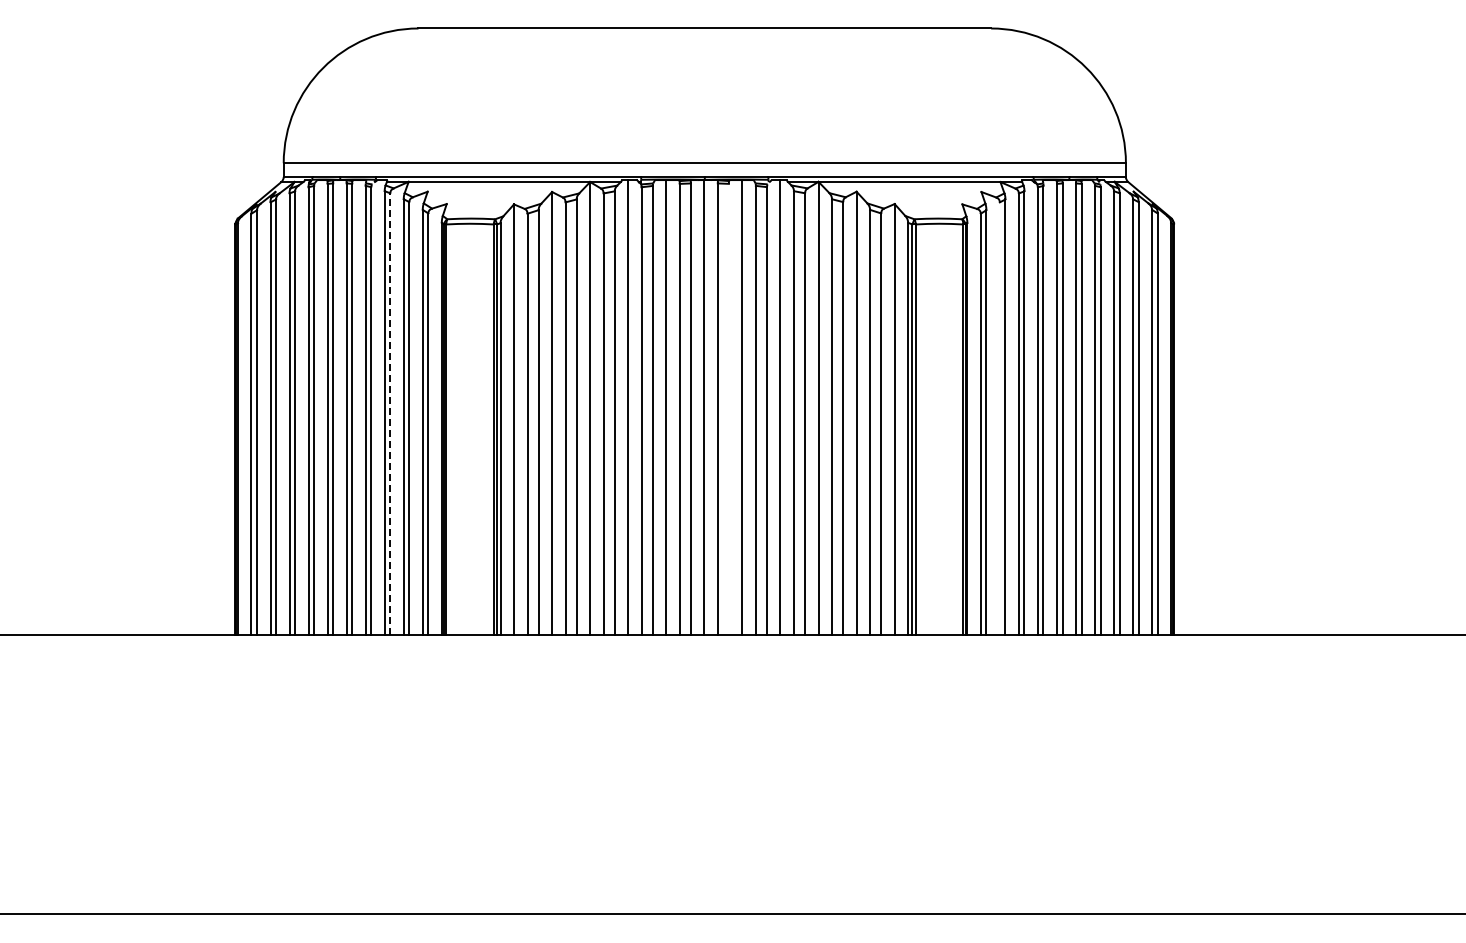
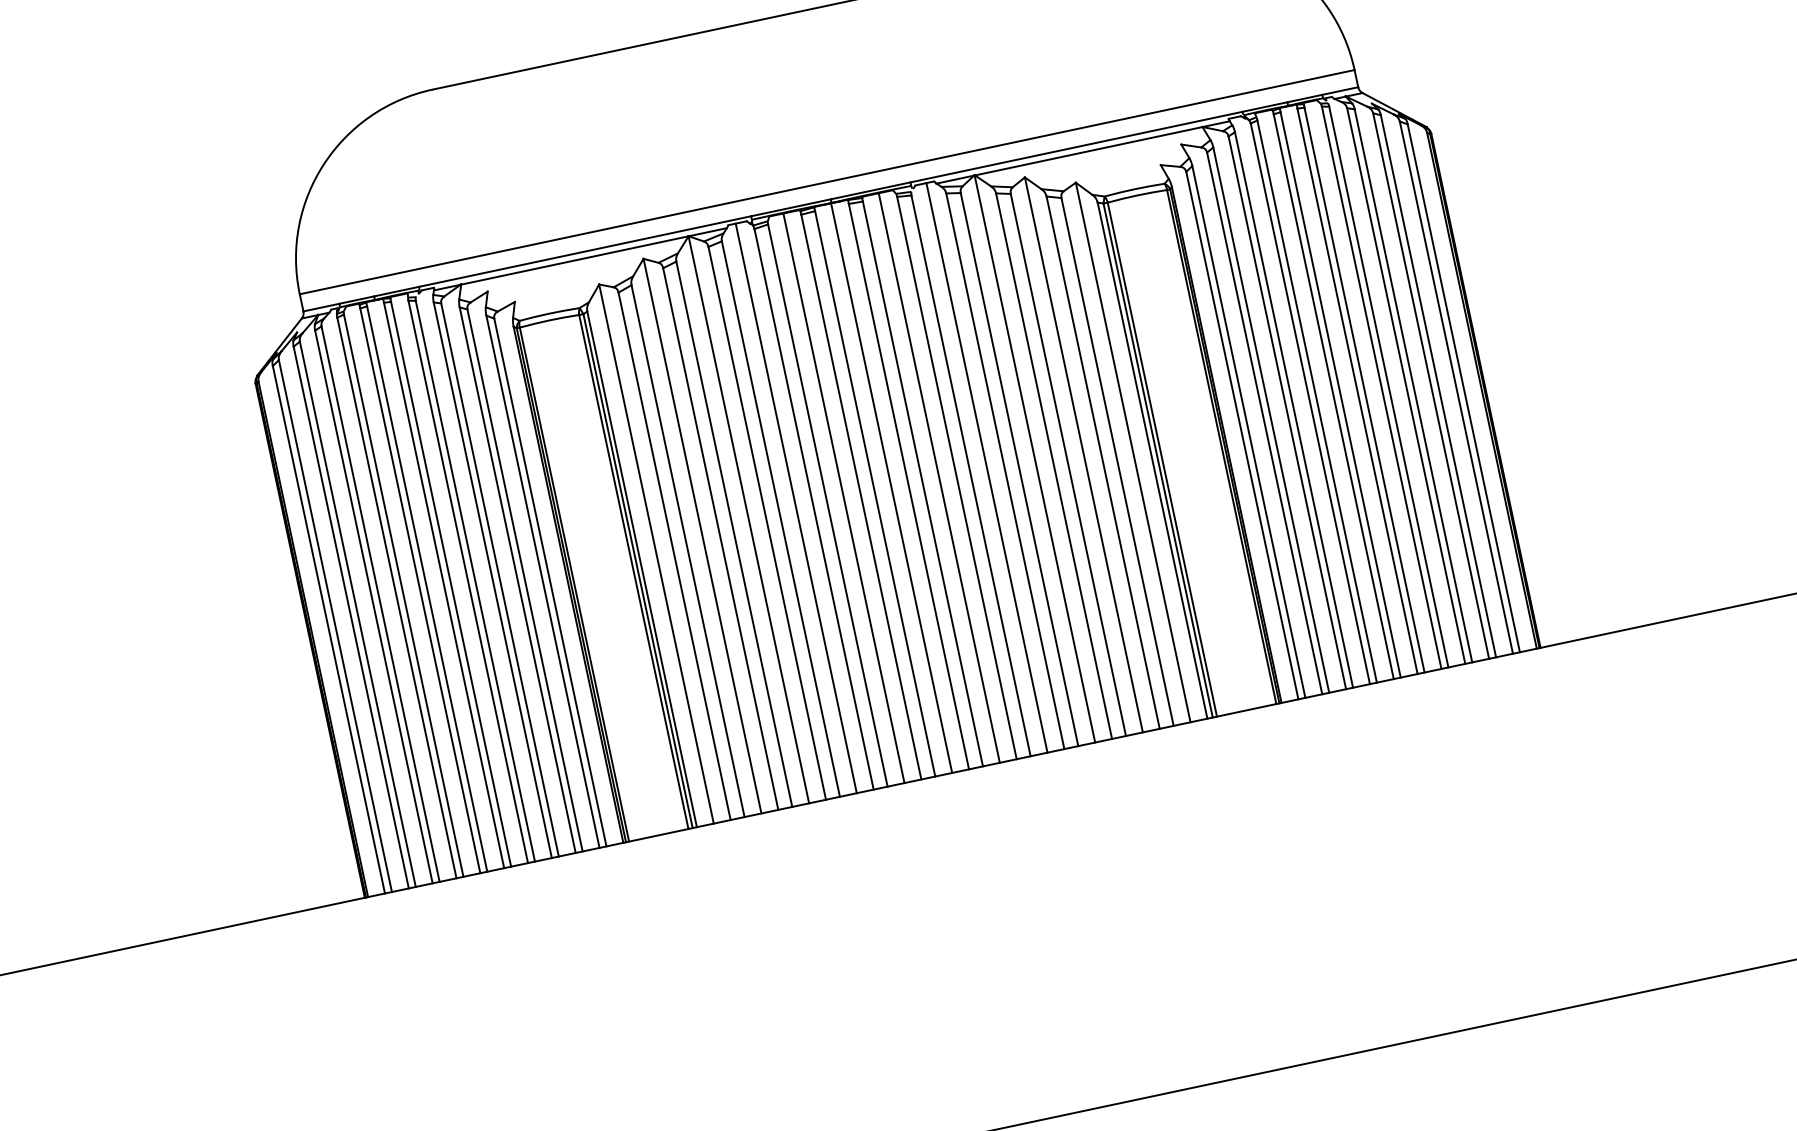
line: (728, 408) -> (922, 483), added
line: (390, 414) -> (500, 580), dashed -> solid
line: (999, 418) -> (1264, 423), added

